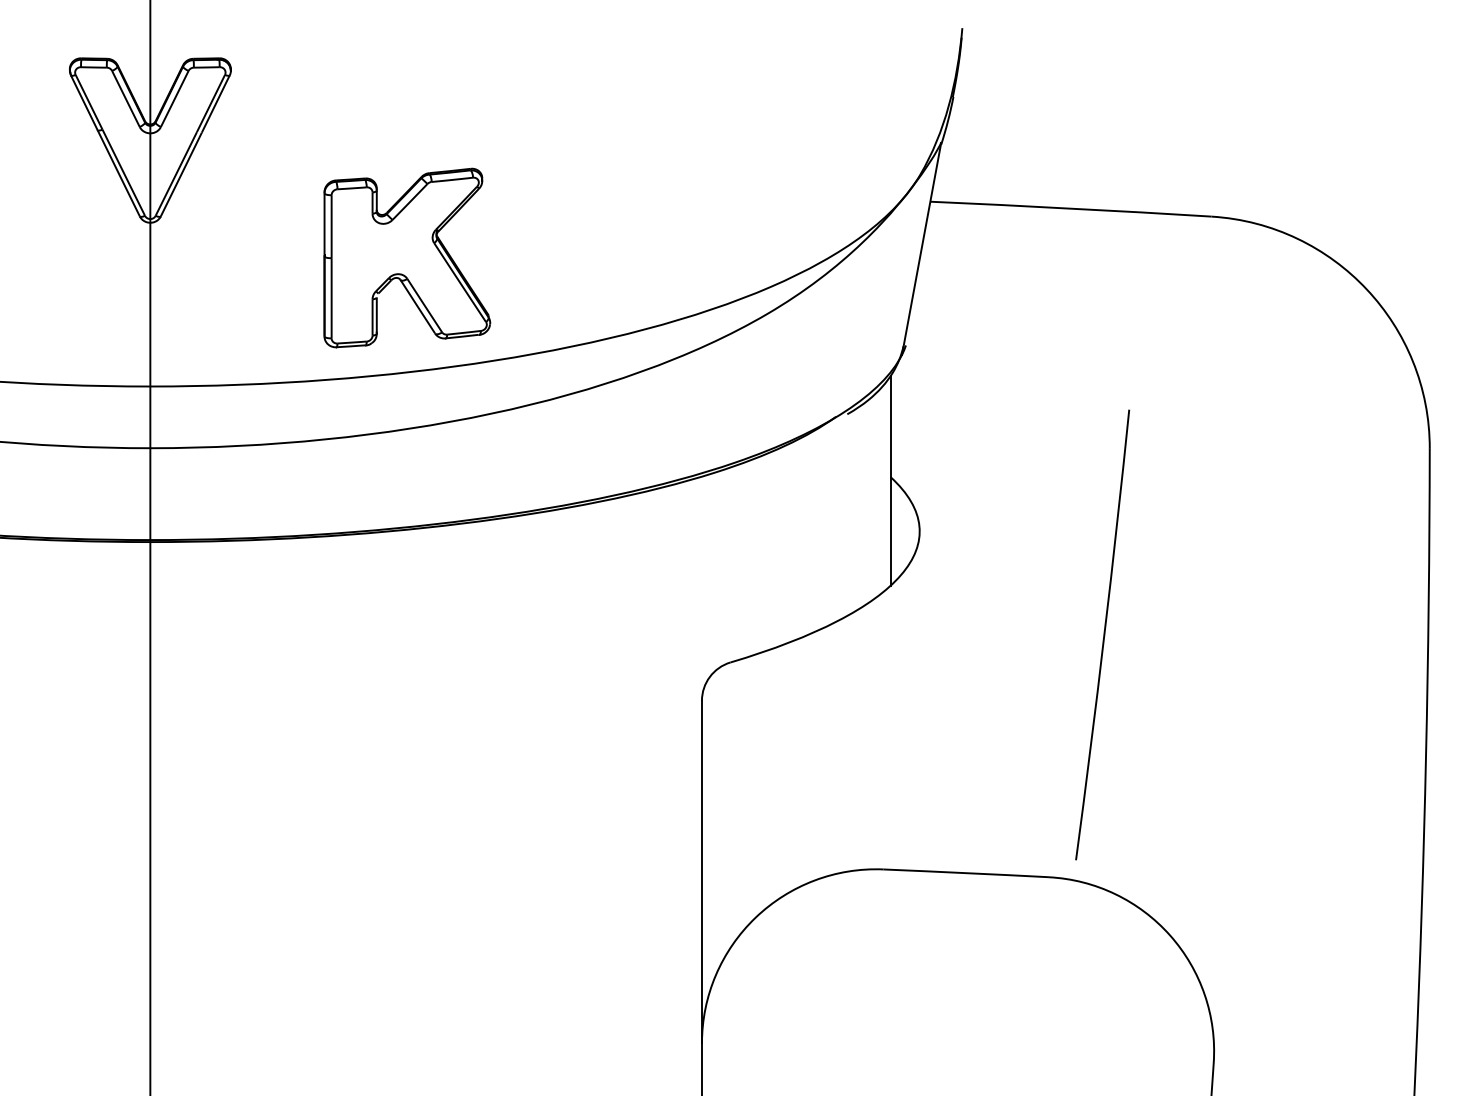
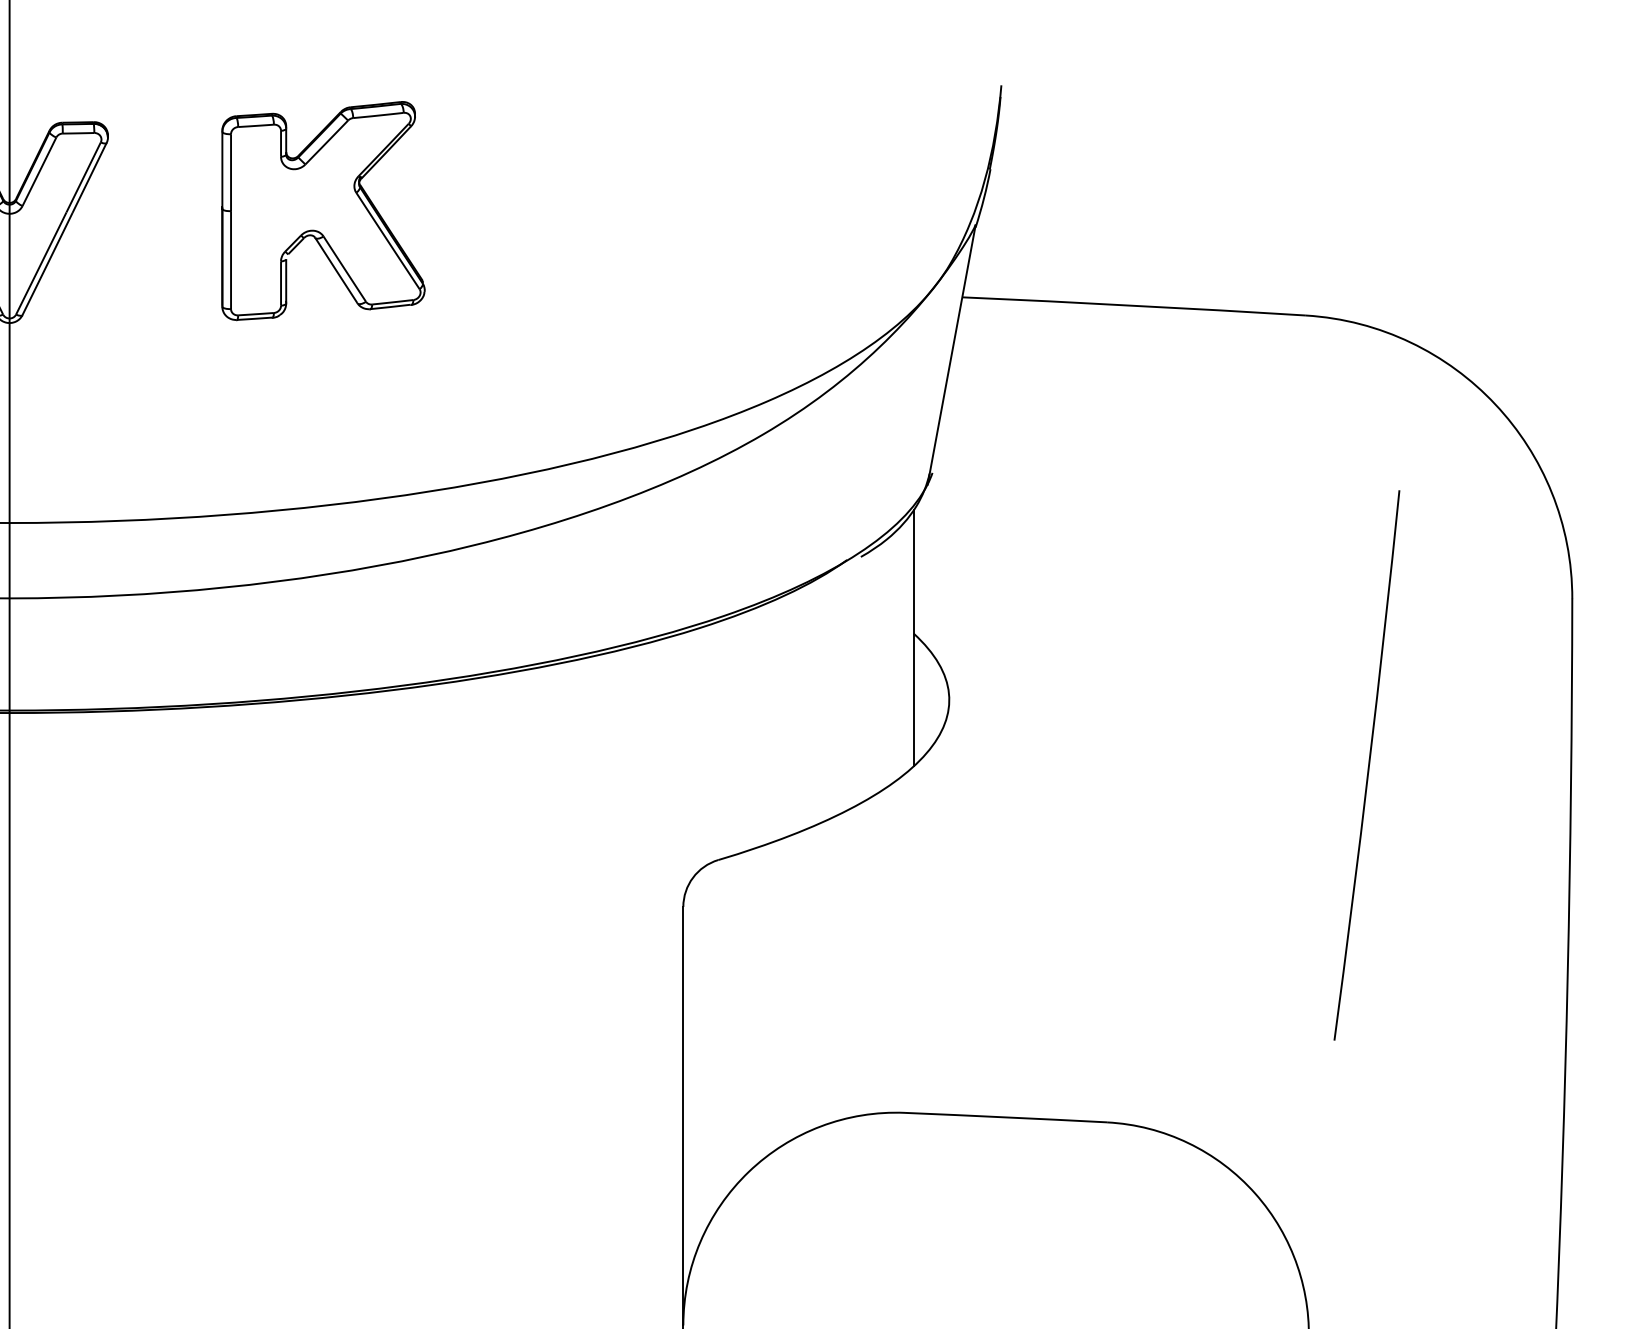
part: (407, 257) -> (323, 210), moved
arc: (1103, 634) -> (1367, 764), moved

